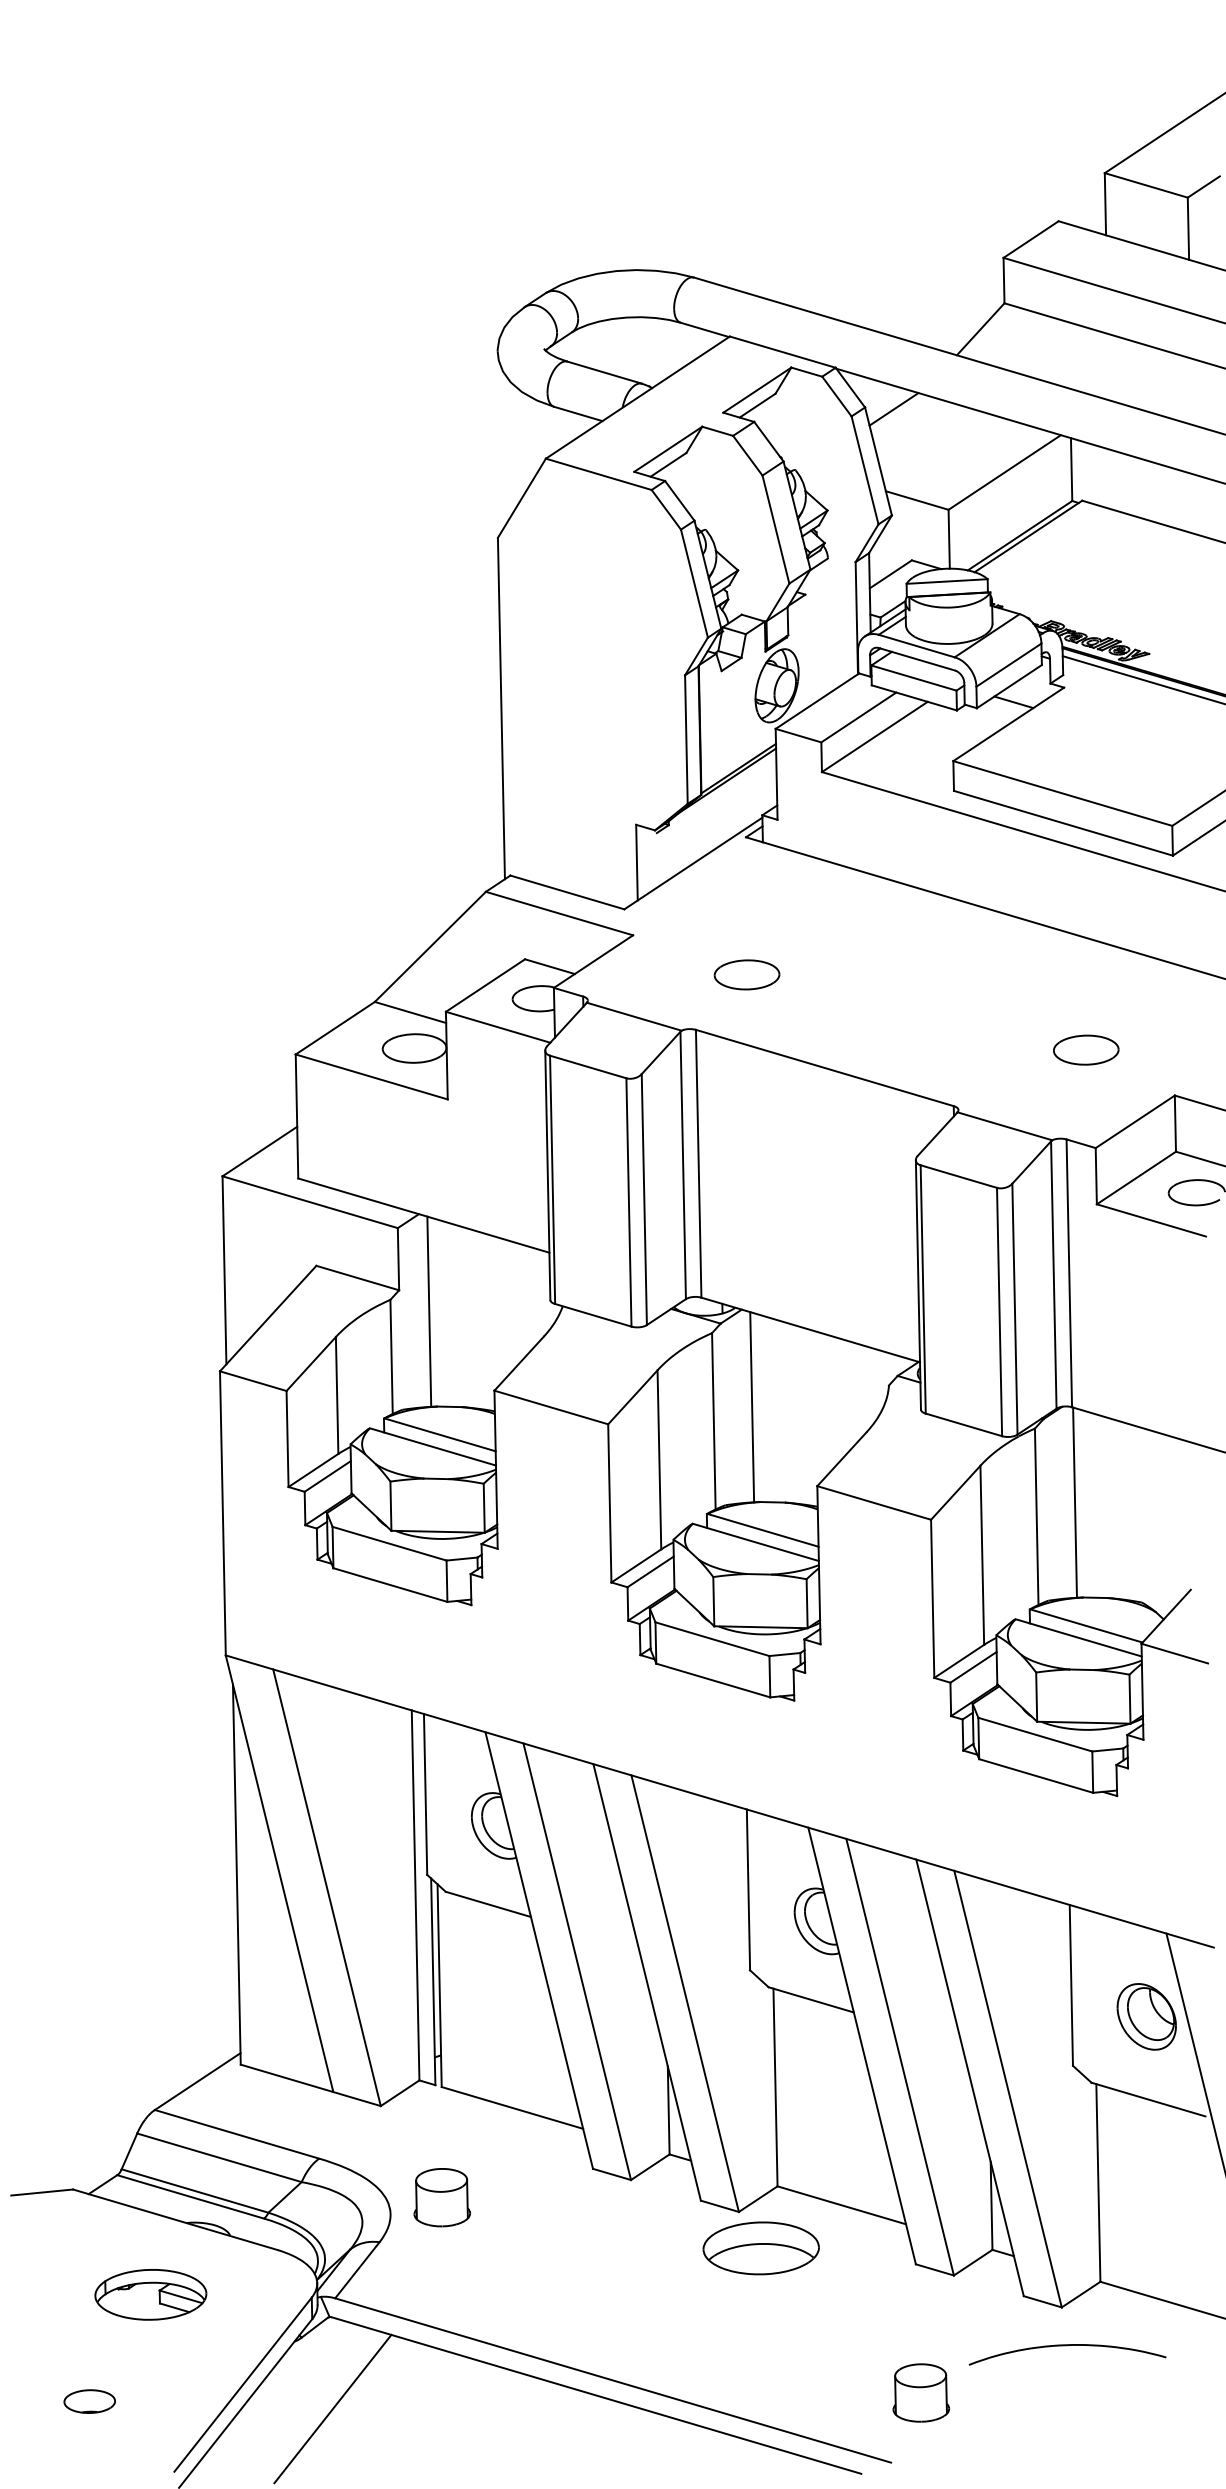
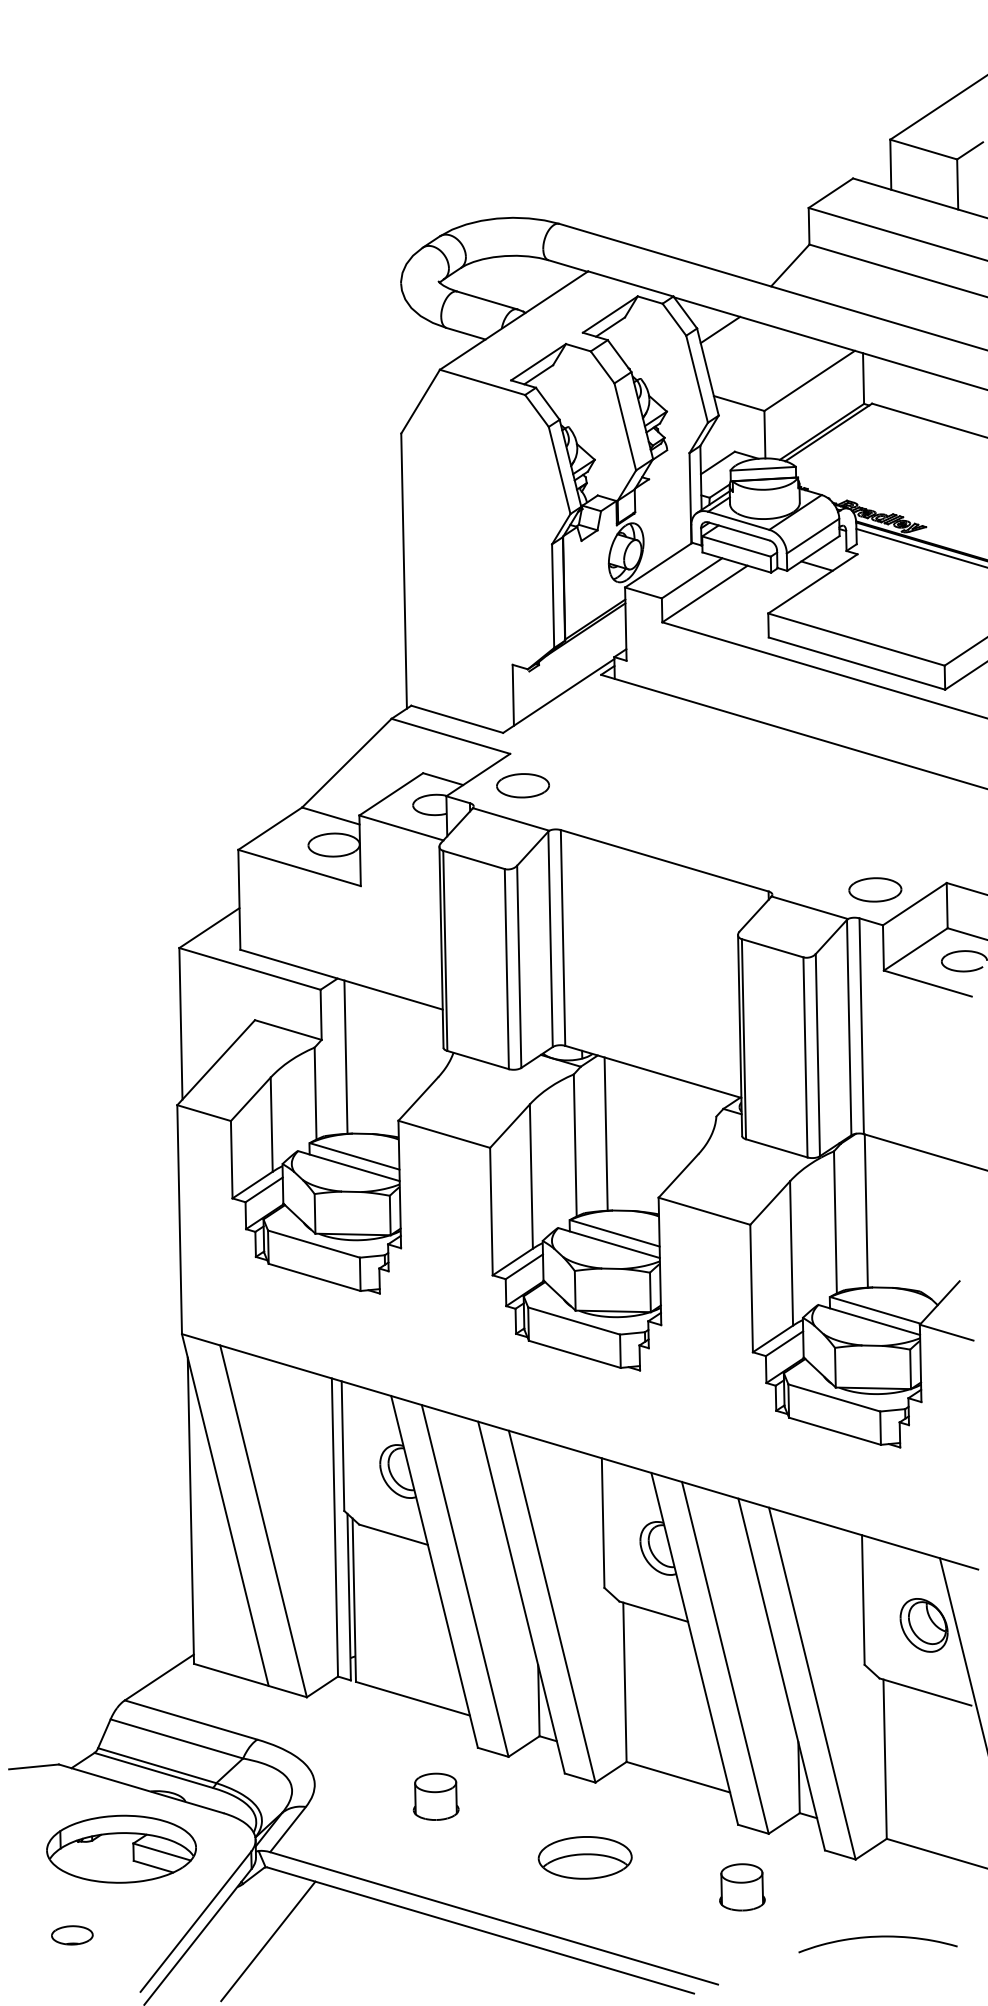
part: (746, 974) -> (522, 785), moved
part: (1086, 1049) -> (875, 889), moved
part: (442, 2197) -> (436, 1796), moved
part: (760, 2248) -> (584, 1857), moved
part: (150, 2294) -> (121, 1849), size x1.67
curve: (1067, 2346) -> (877, 1937), moved
part: (921, 2392) -> (742, 1886), moved

